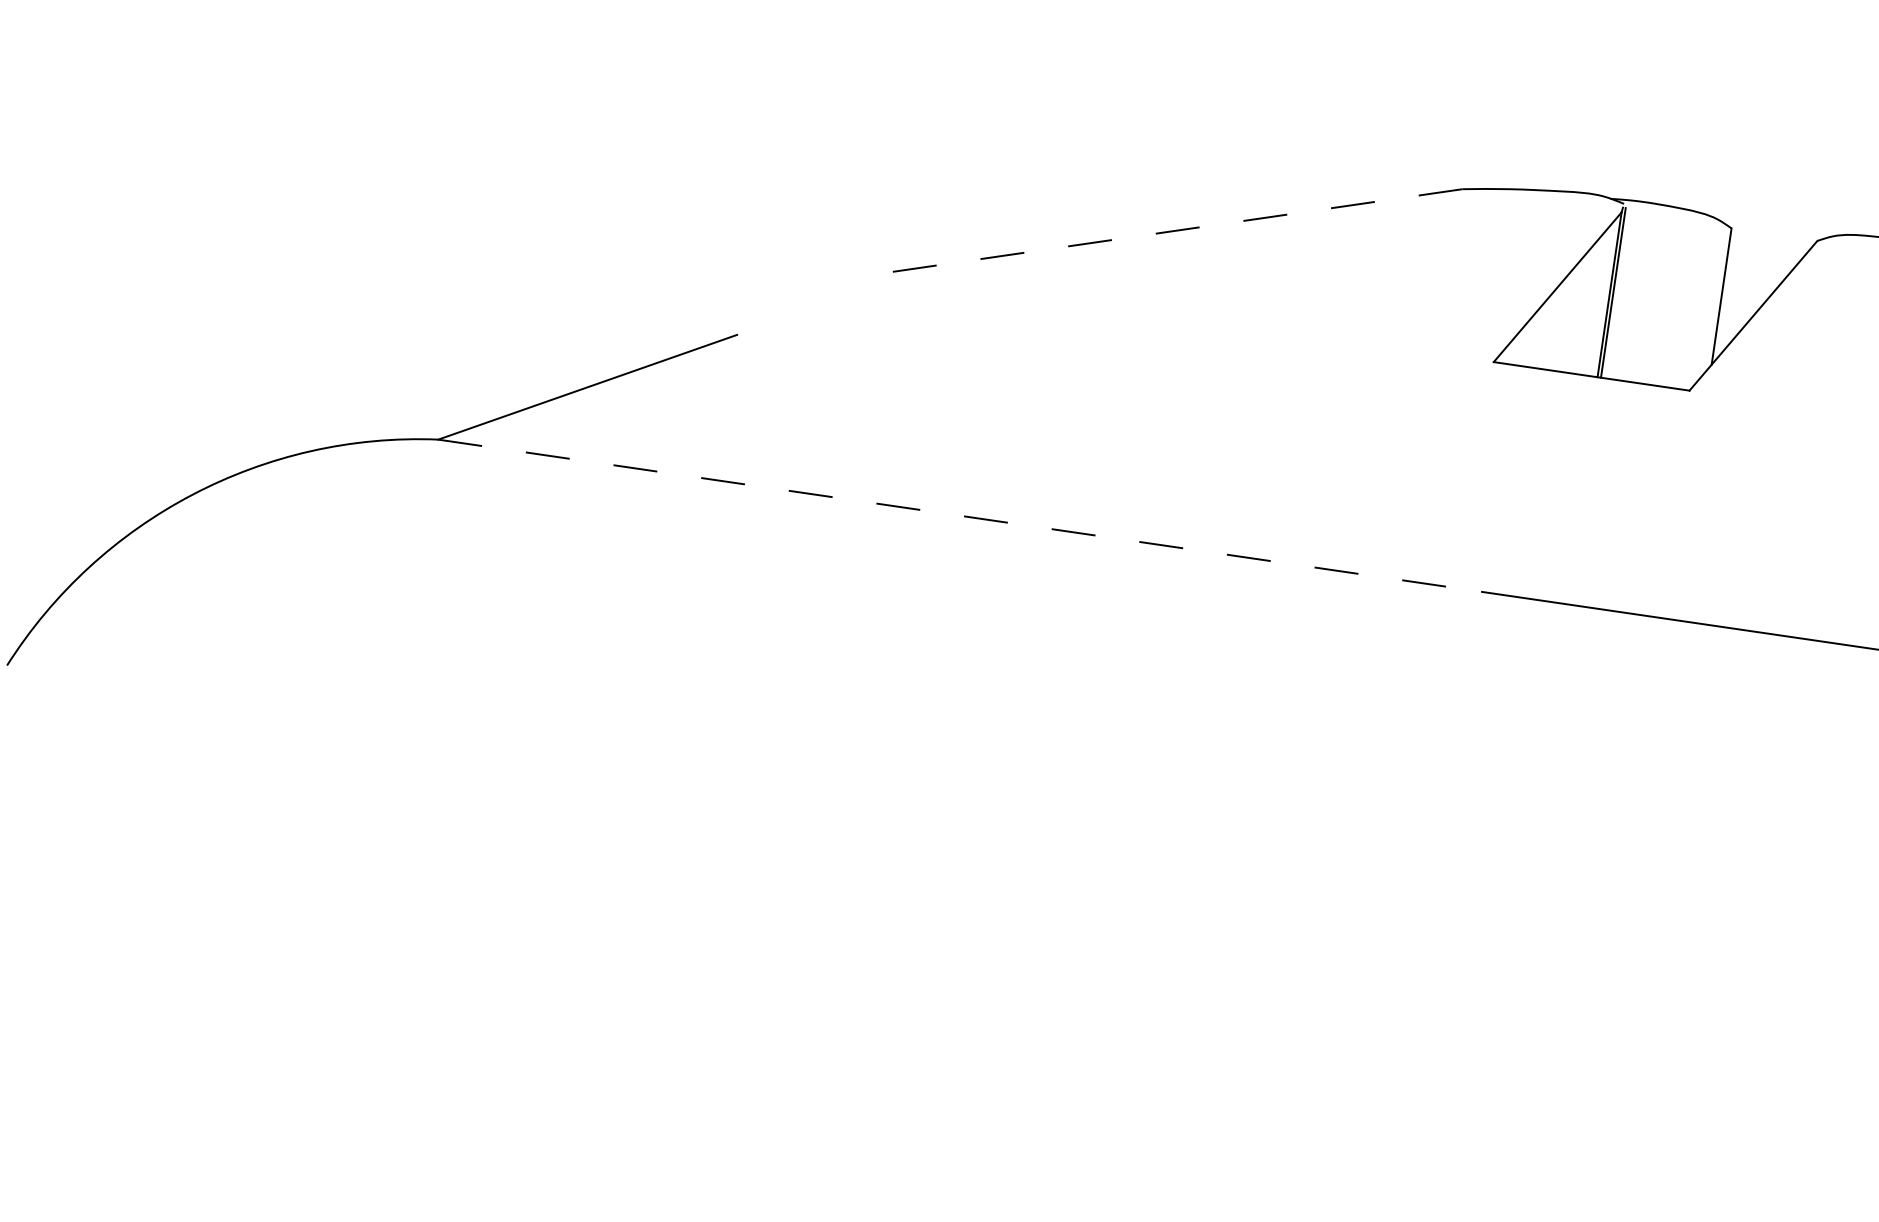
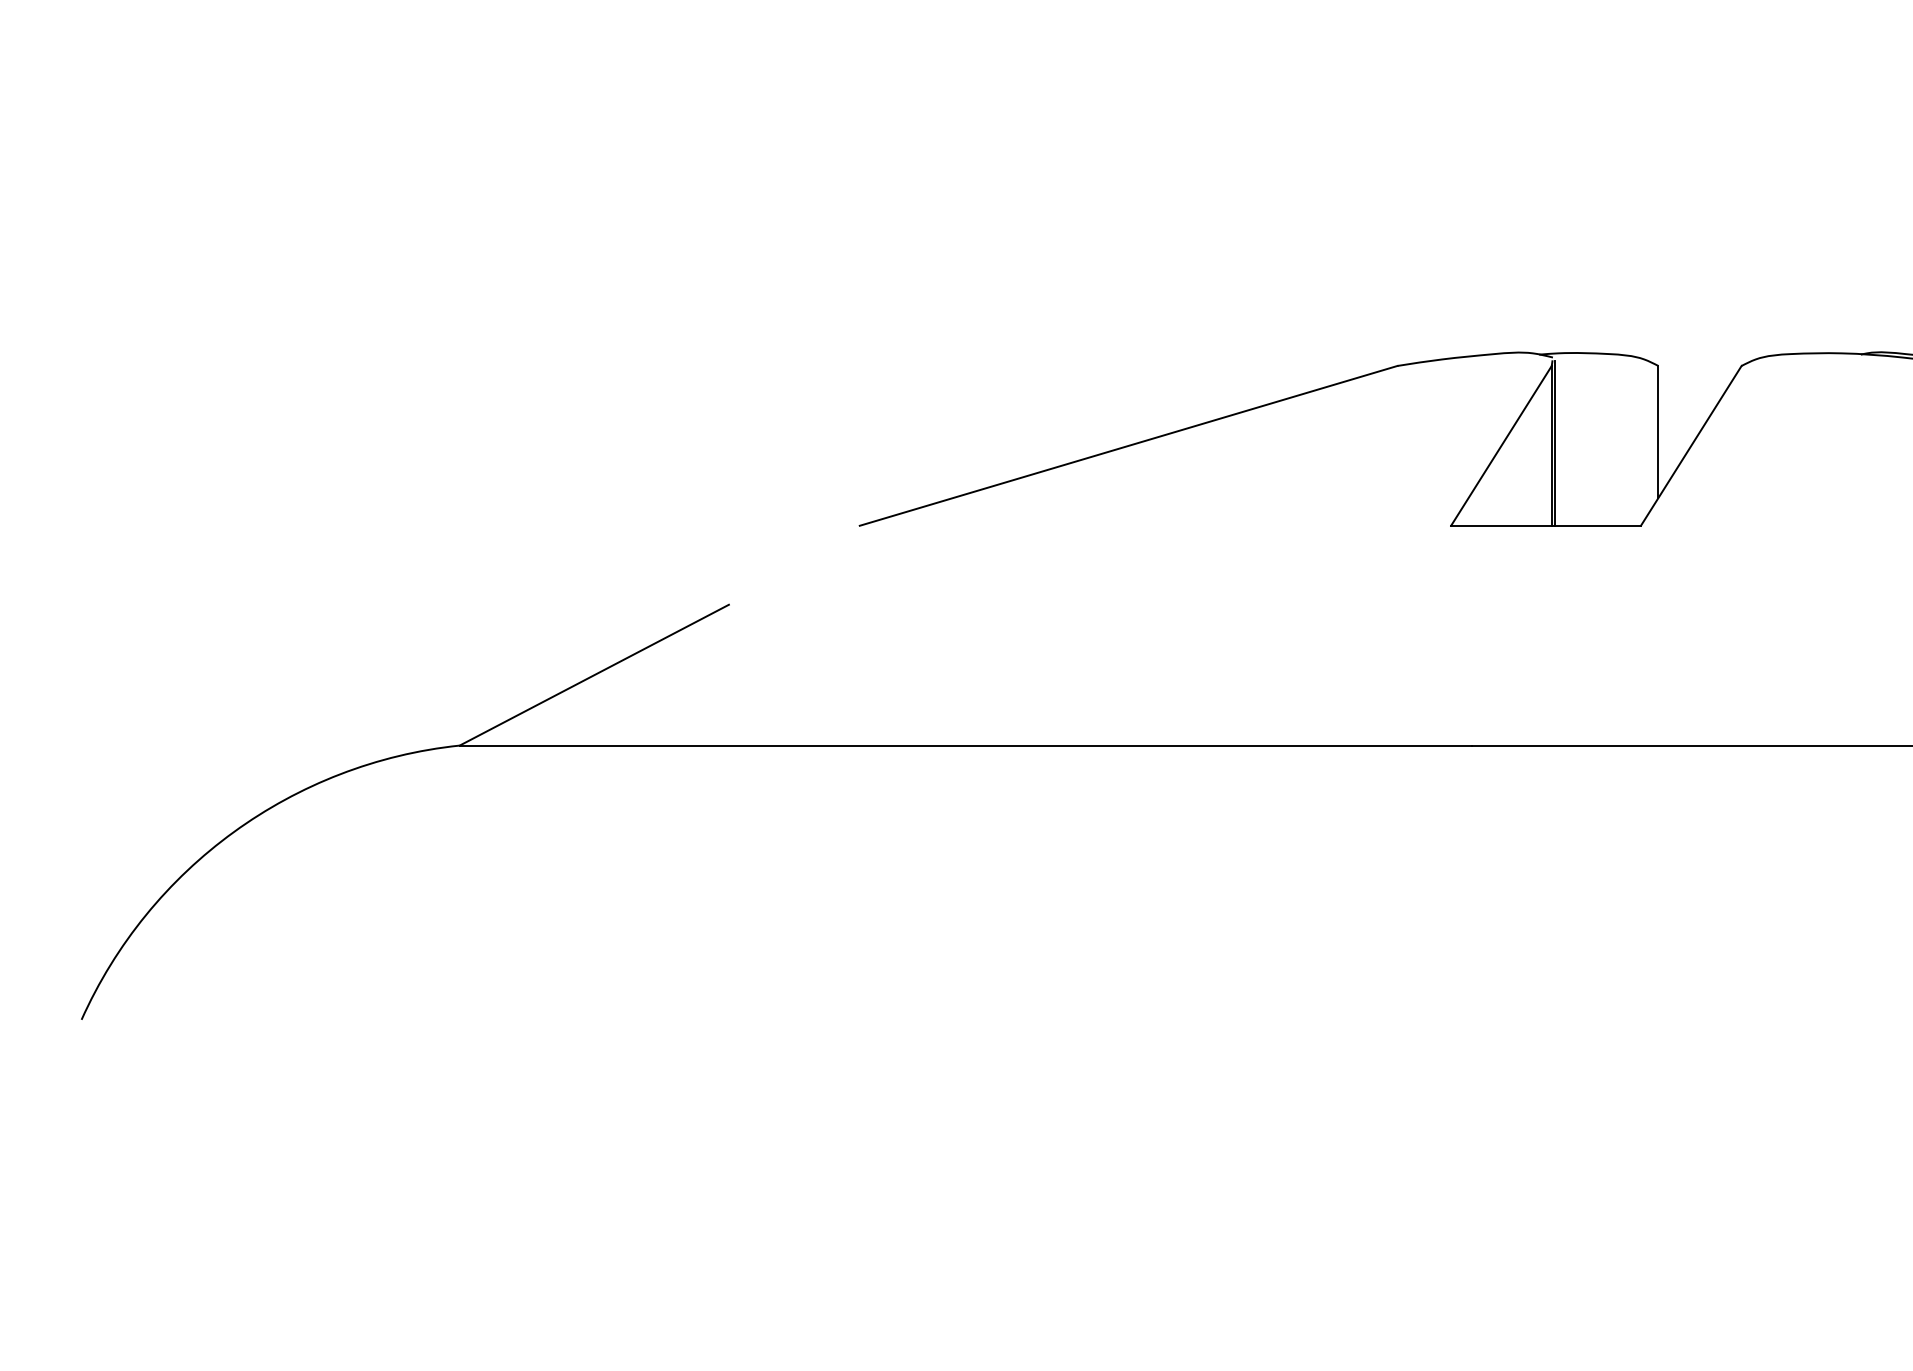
line: (1172, 231) -> (1128, 446), dashed -> solid
line: (960, 515) -> (966, 745), dashed -> solid

